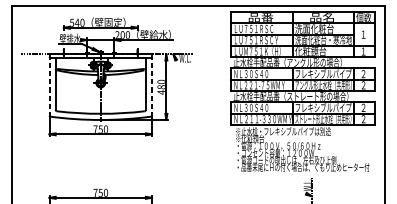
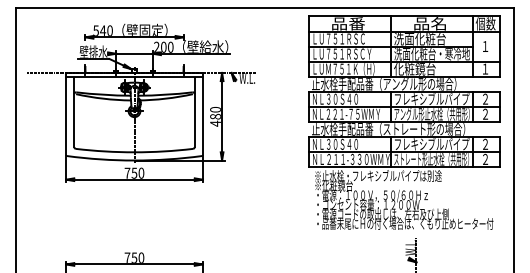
line: (49, 85) -> (66, 114), dashed -> solid
line: (151, 85) -> (202, 114), dashed -> solid

